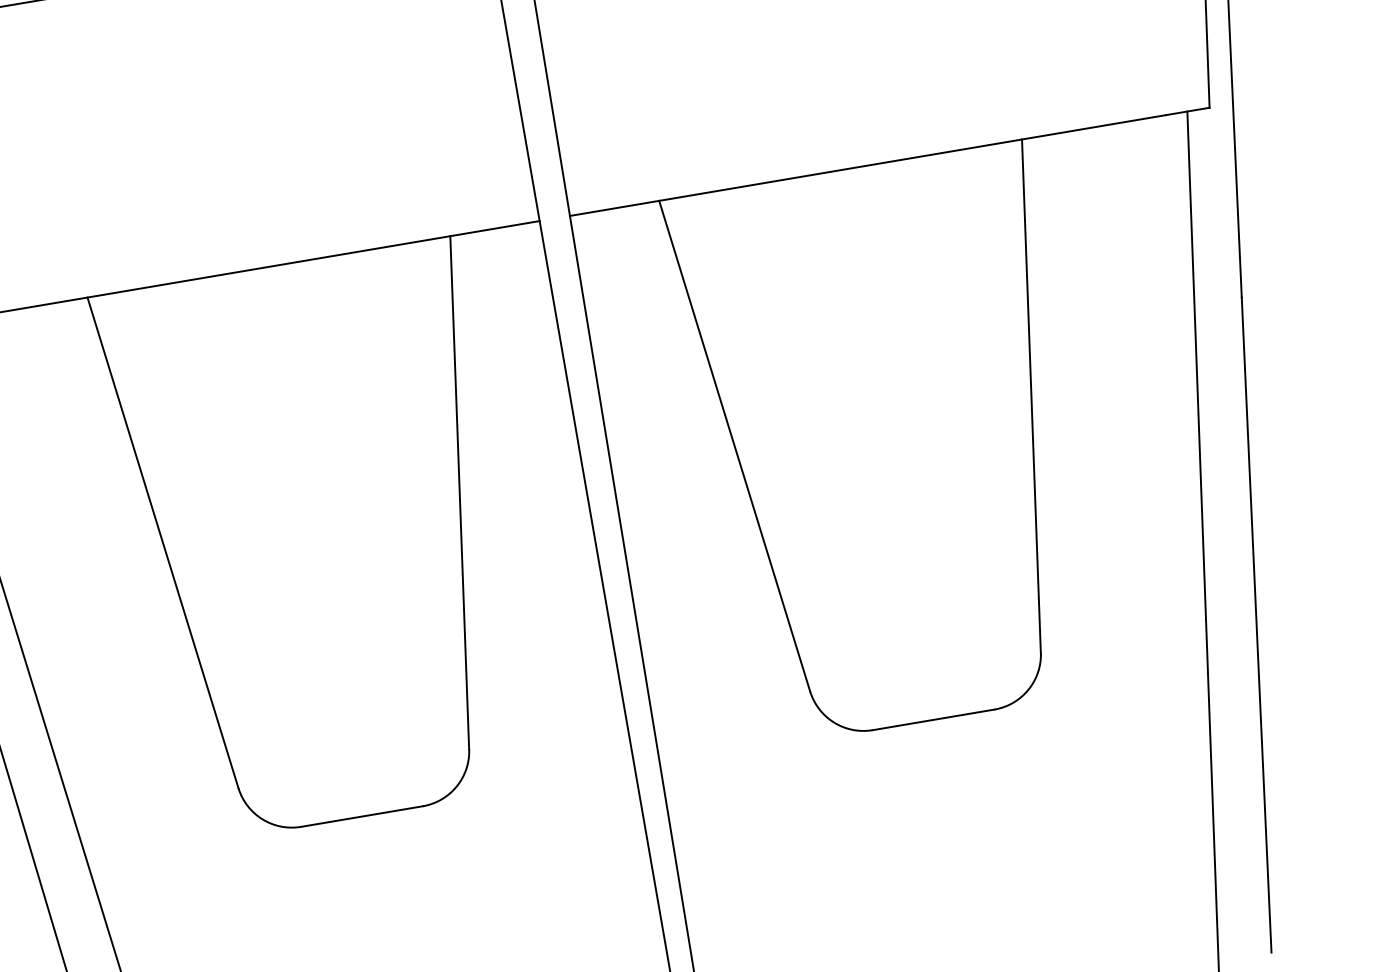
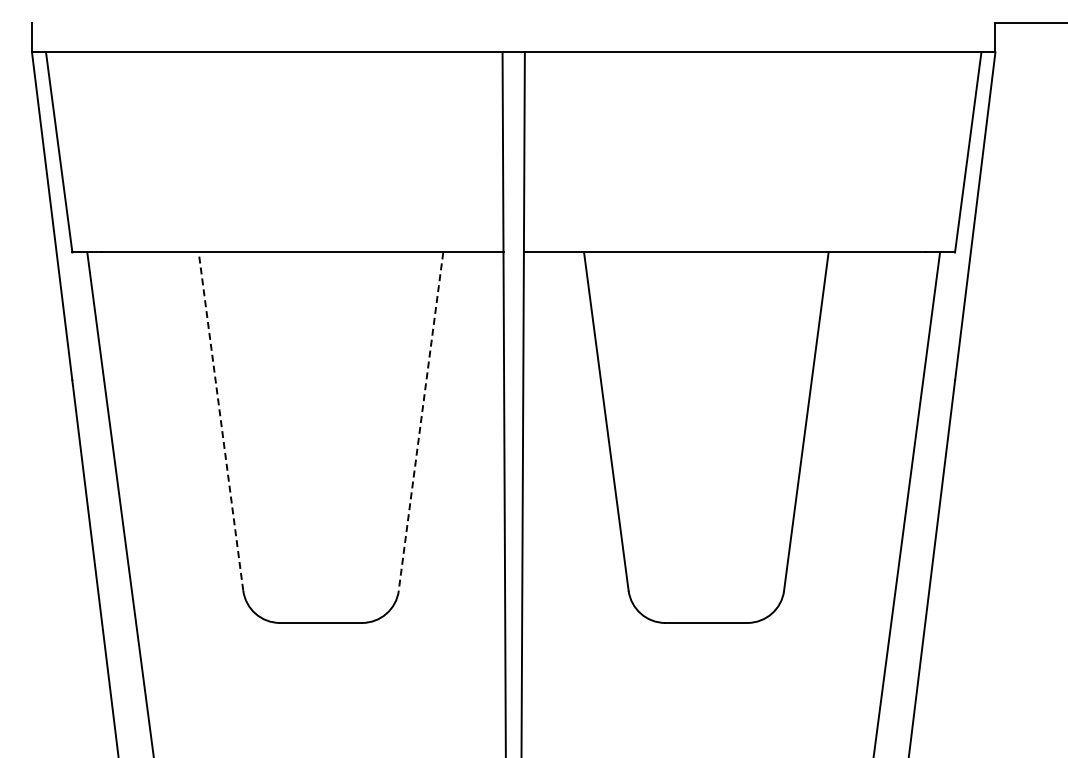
line: (460, 492) -> (421, 421), solid -> dashed
line: (163, 542) -> (221, 421), solid -> dashed

